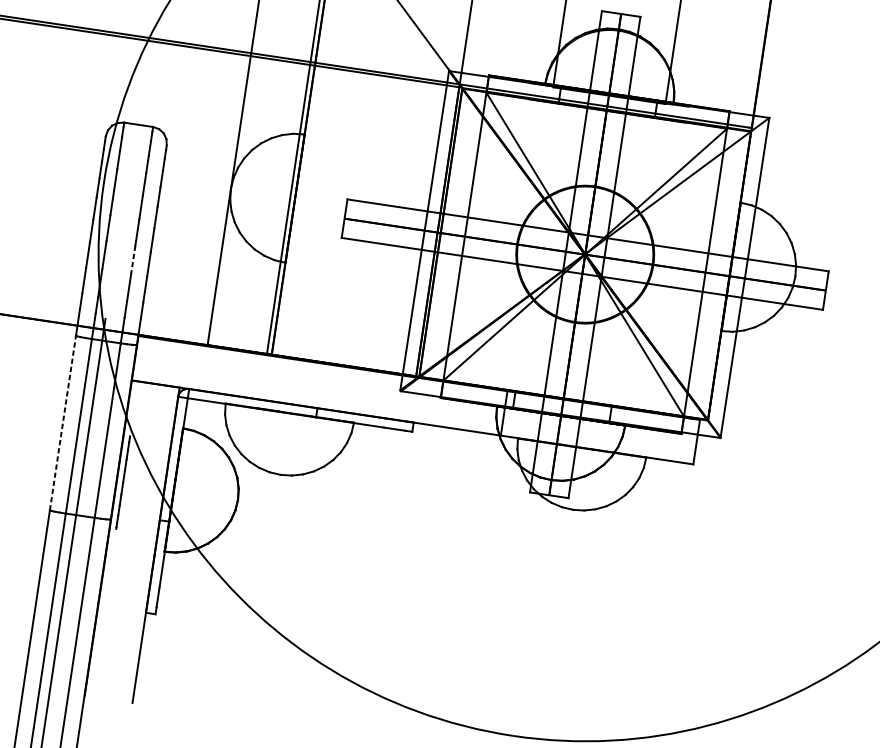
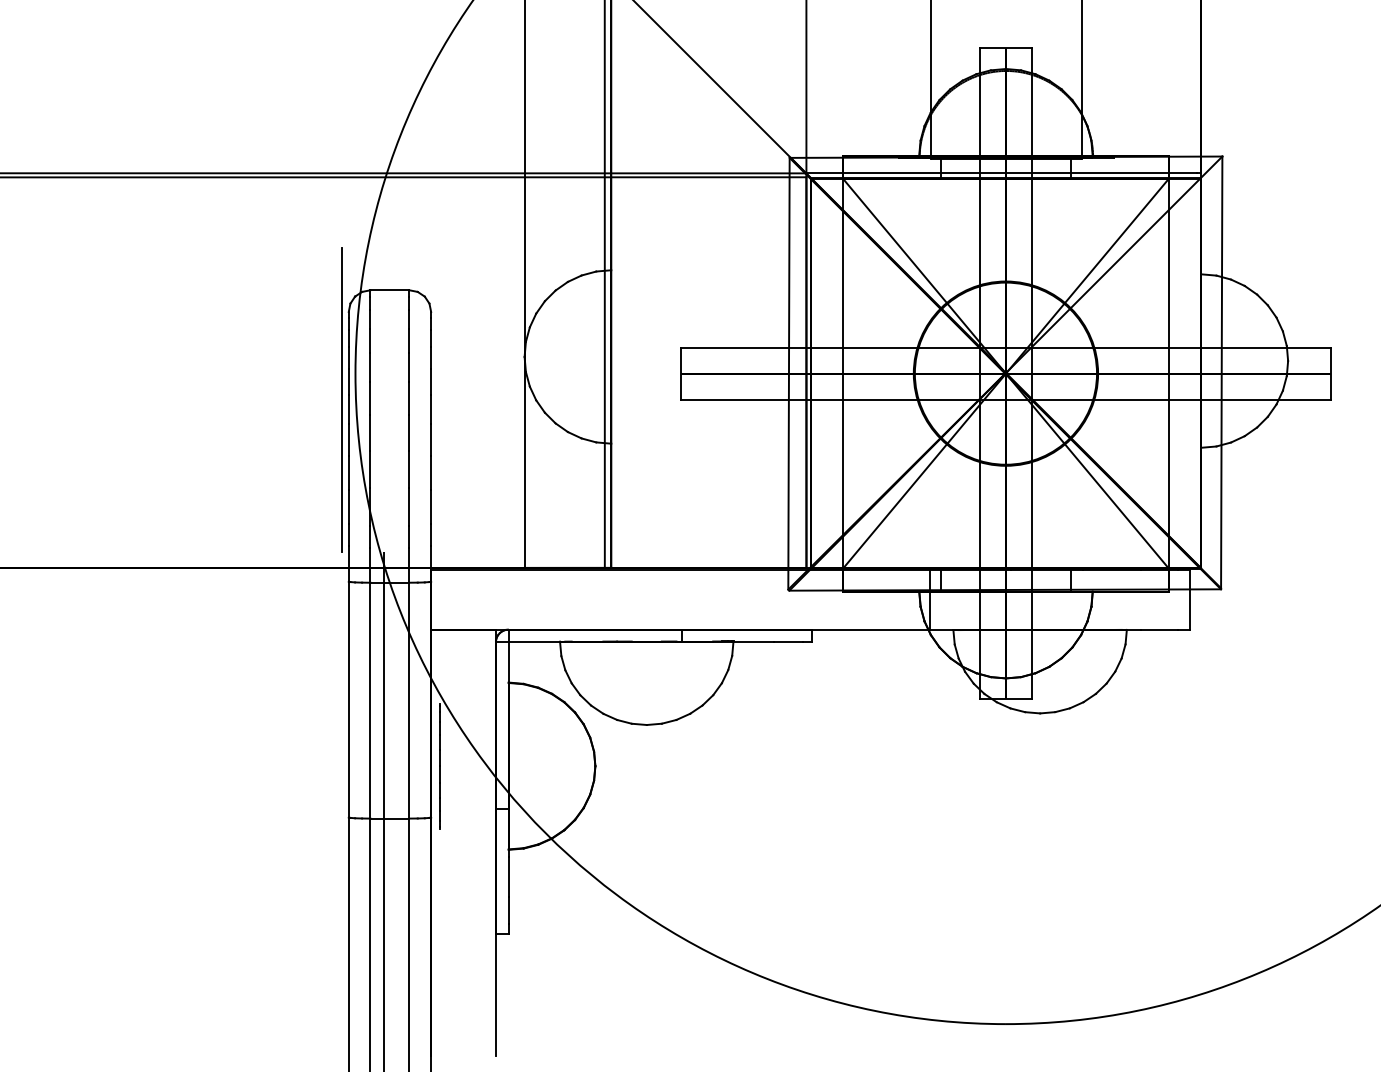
line: (90, 200) -> (341, 399), added
line: (133, 259) -> (409, 469), dashed -> solid
line: (62, 423) -> (348, 699), dashed -> solid

